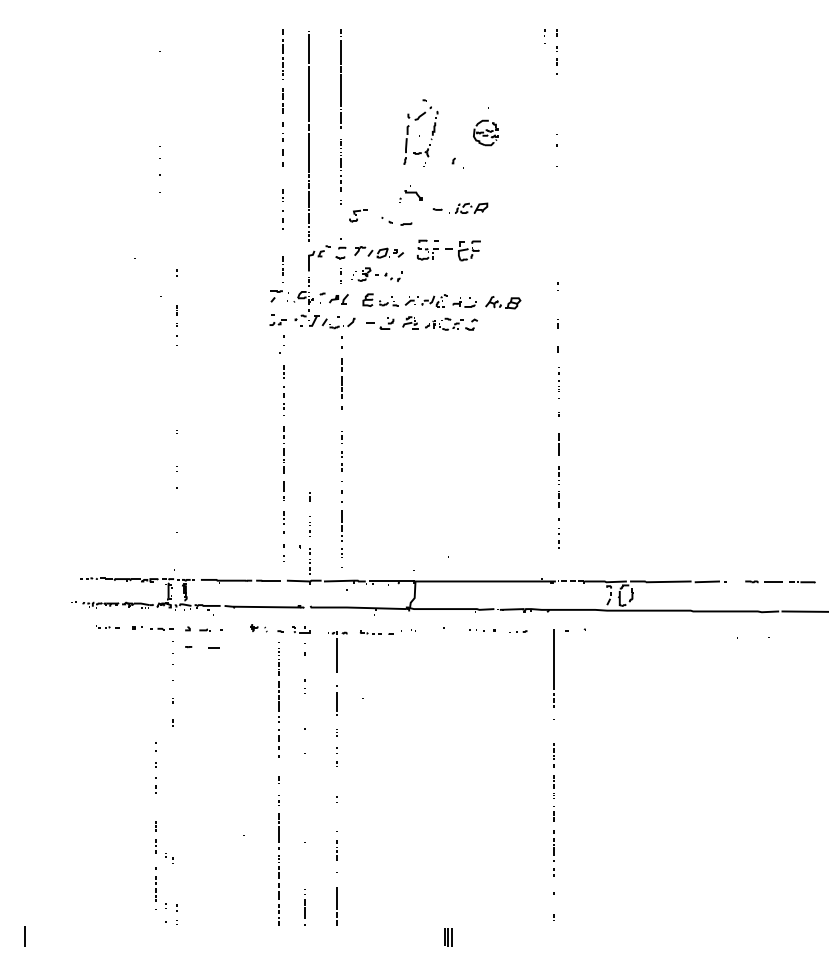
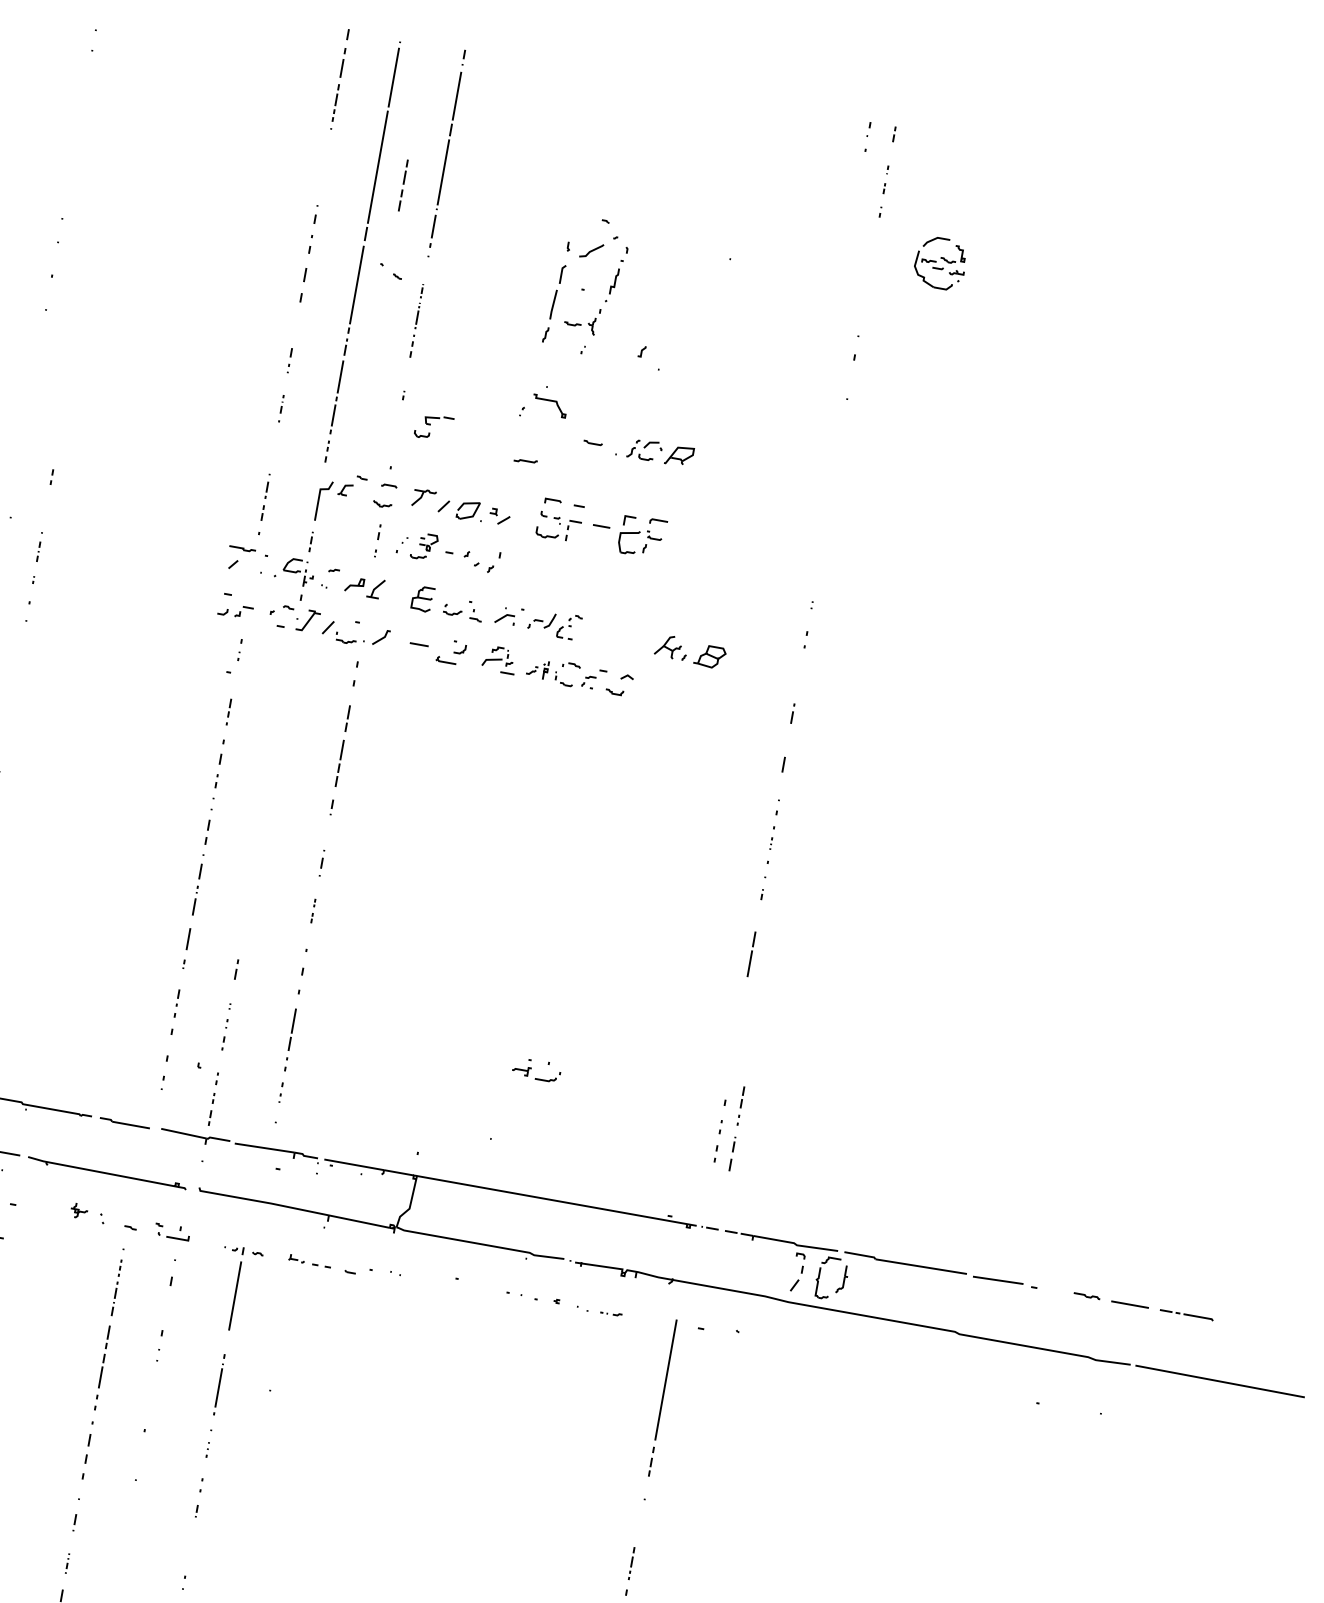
part: (556, 55) -> (884, 178), size x0.7
line: (282, 99) -> (402, 183), moved
part: (485, 132) -> (939, 262), moved
part: (340, 165) -> (415, 320), size x0.7
part: (282, 219) -> (280, 407), size x0.7
part: (386, 219) -> (389, 269), moved
part: (464, 302) -> (536, 1069), moved
part: (341, 461) -> (312, 910), size x0.6
part: (558, 486) -> (735, 1128), moved

